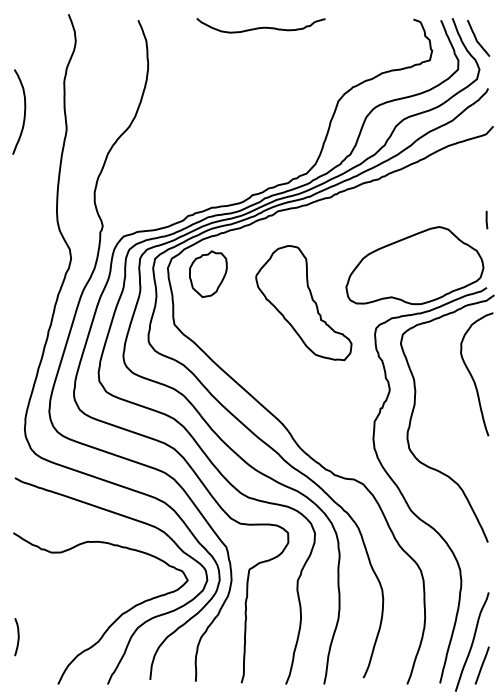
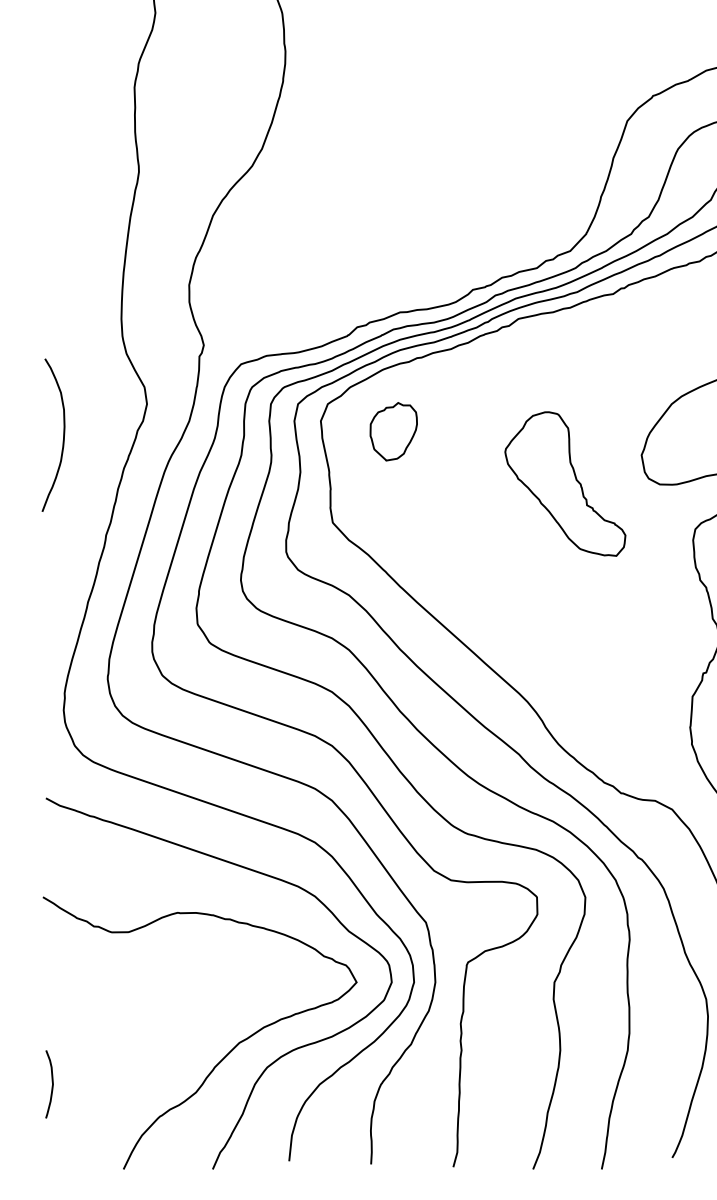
curve: (24, 111) -> (63, 434), moved
part: (208, 273) -> (393, 430), size x0.7
part: (303, 303) -> (564, 484), size x0.7

